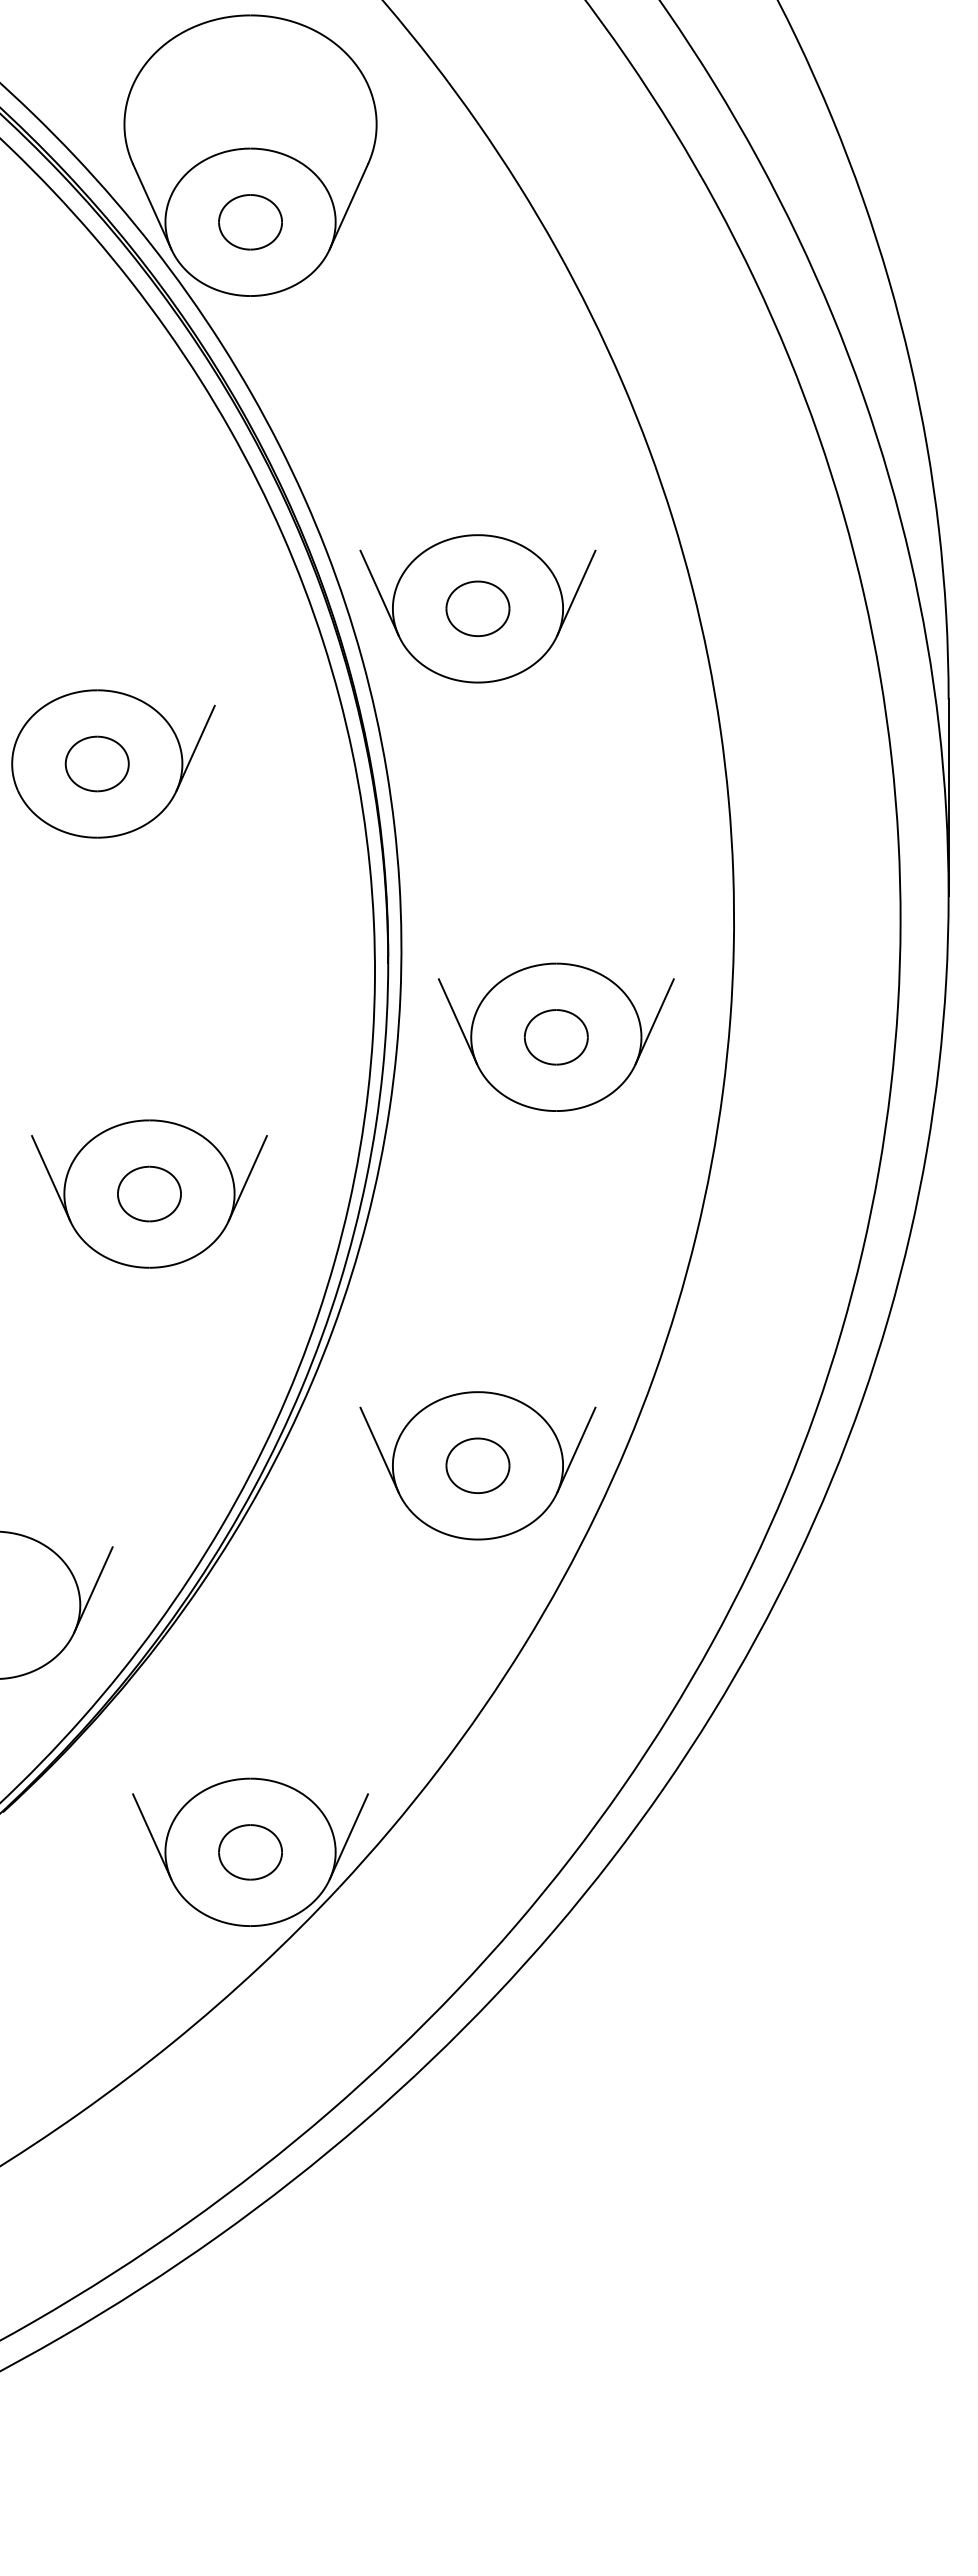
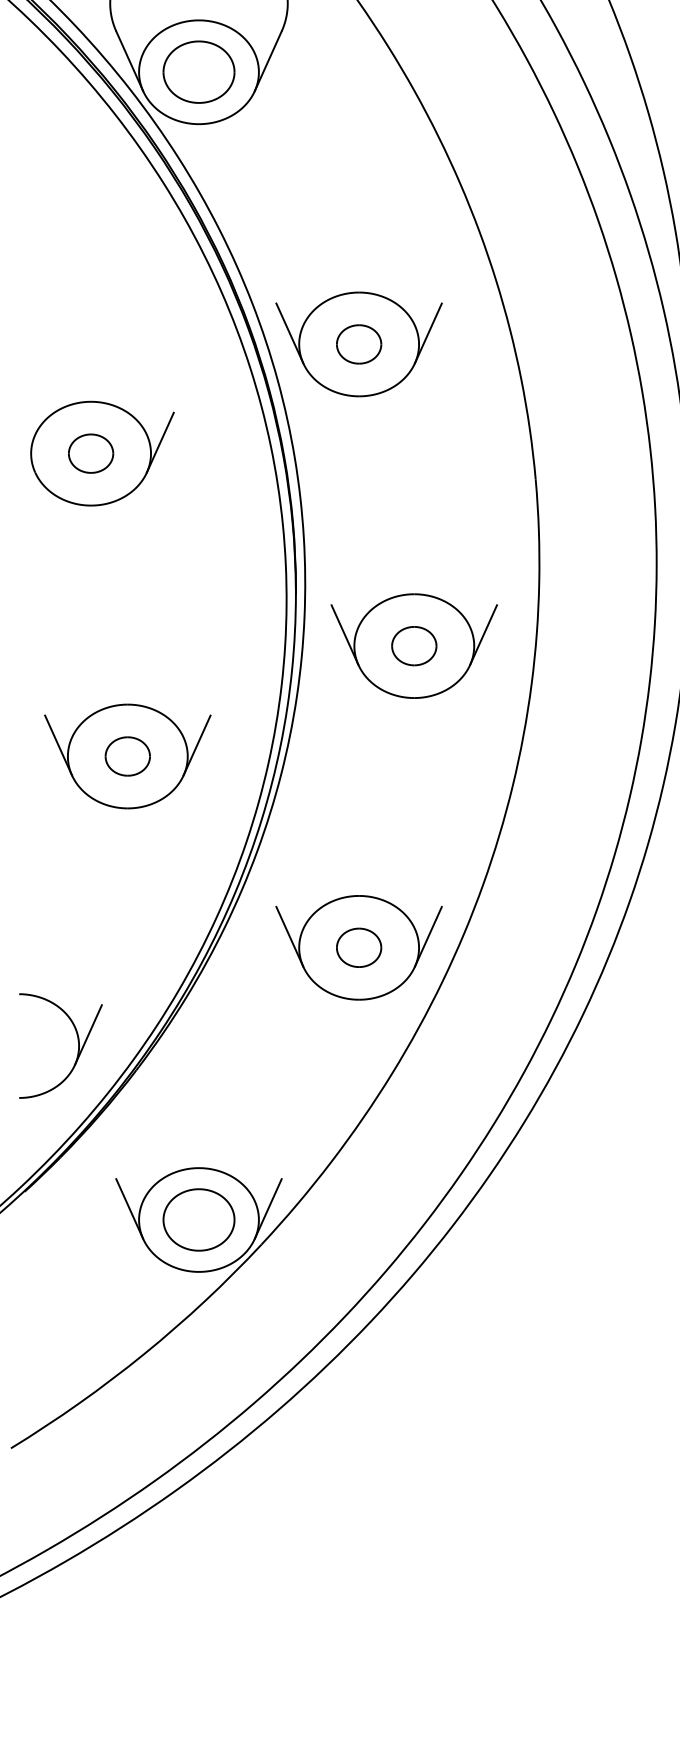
part: (250, 222) -> (198, 72), size x1.6
part: (250, 1852) -> (198, 1220), size x1.6

